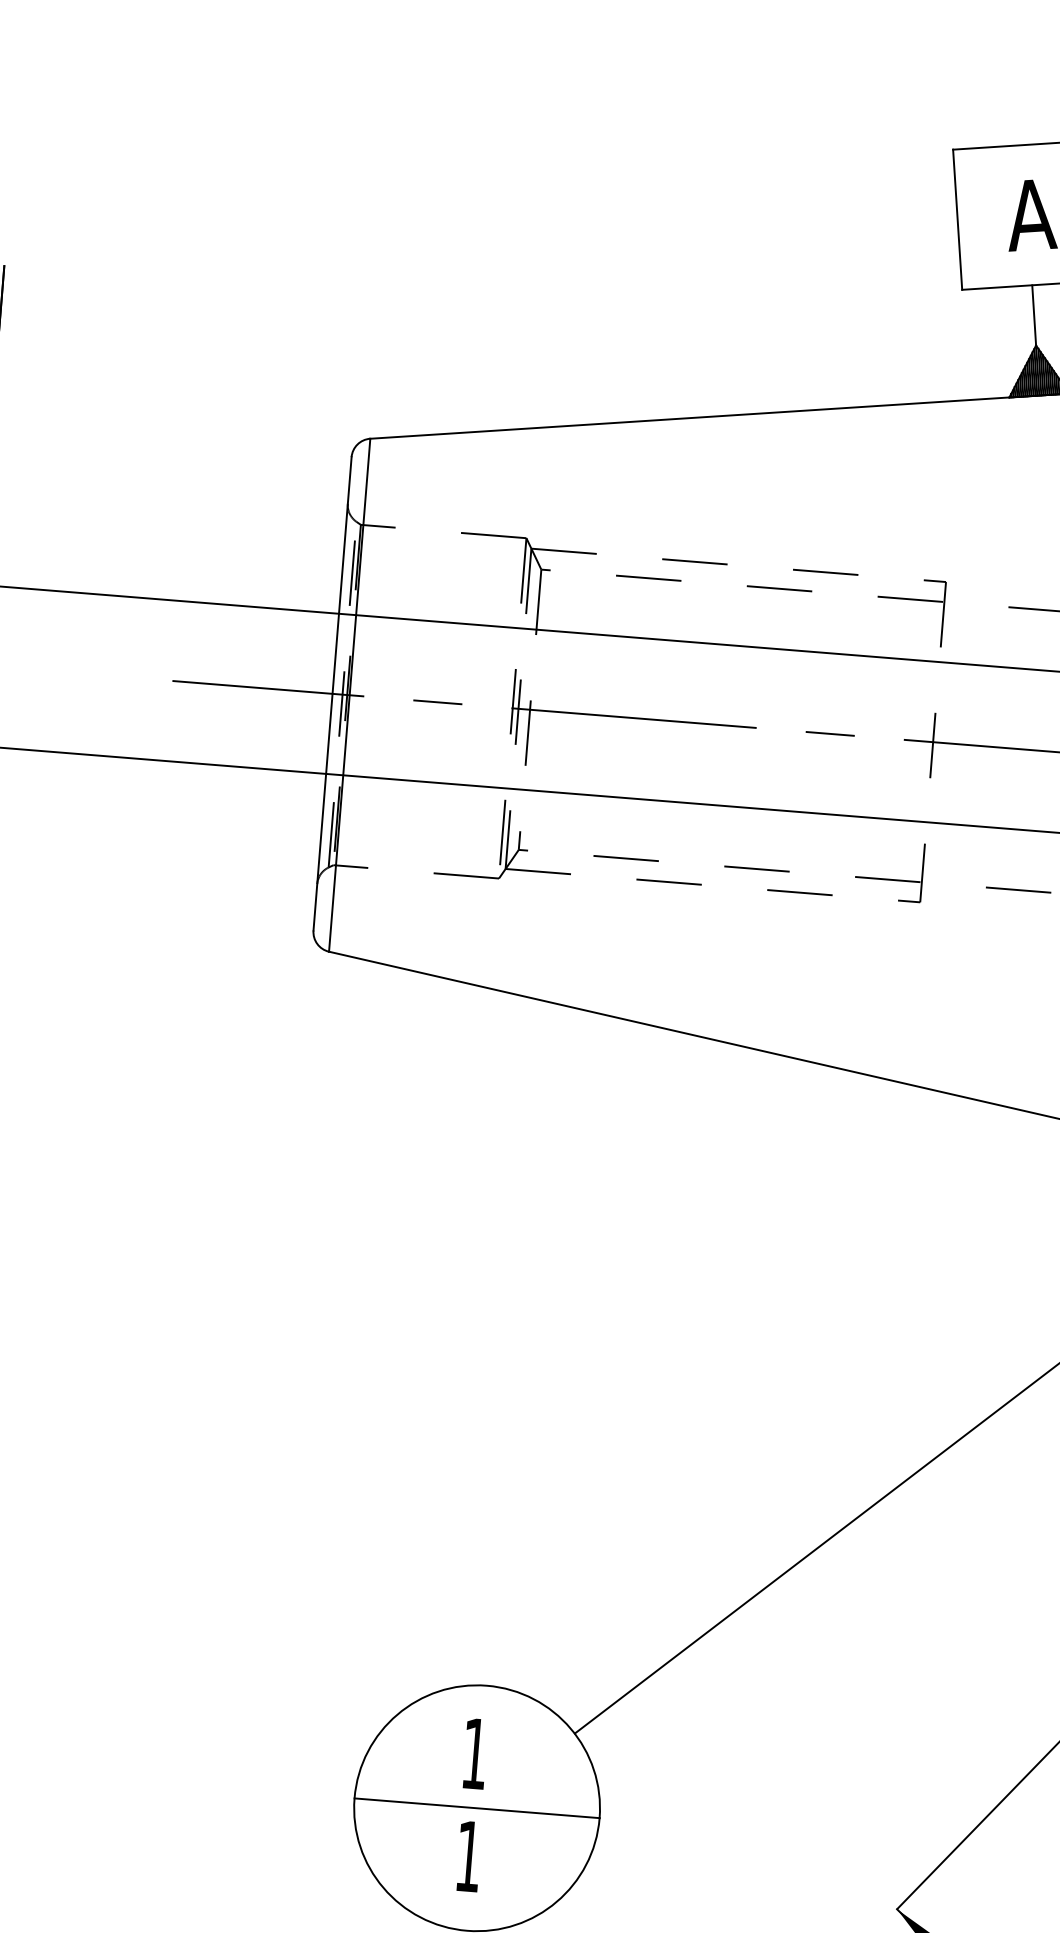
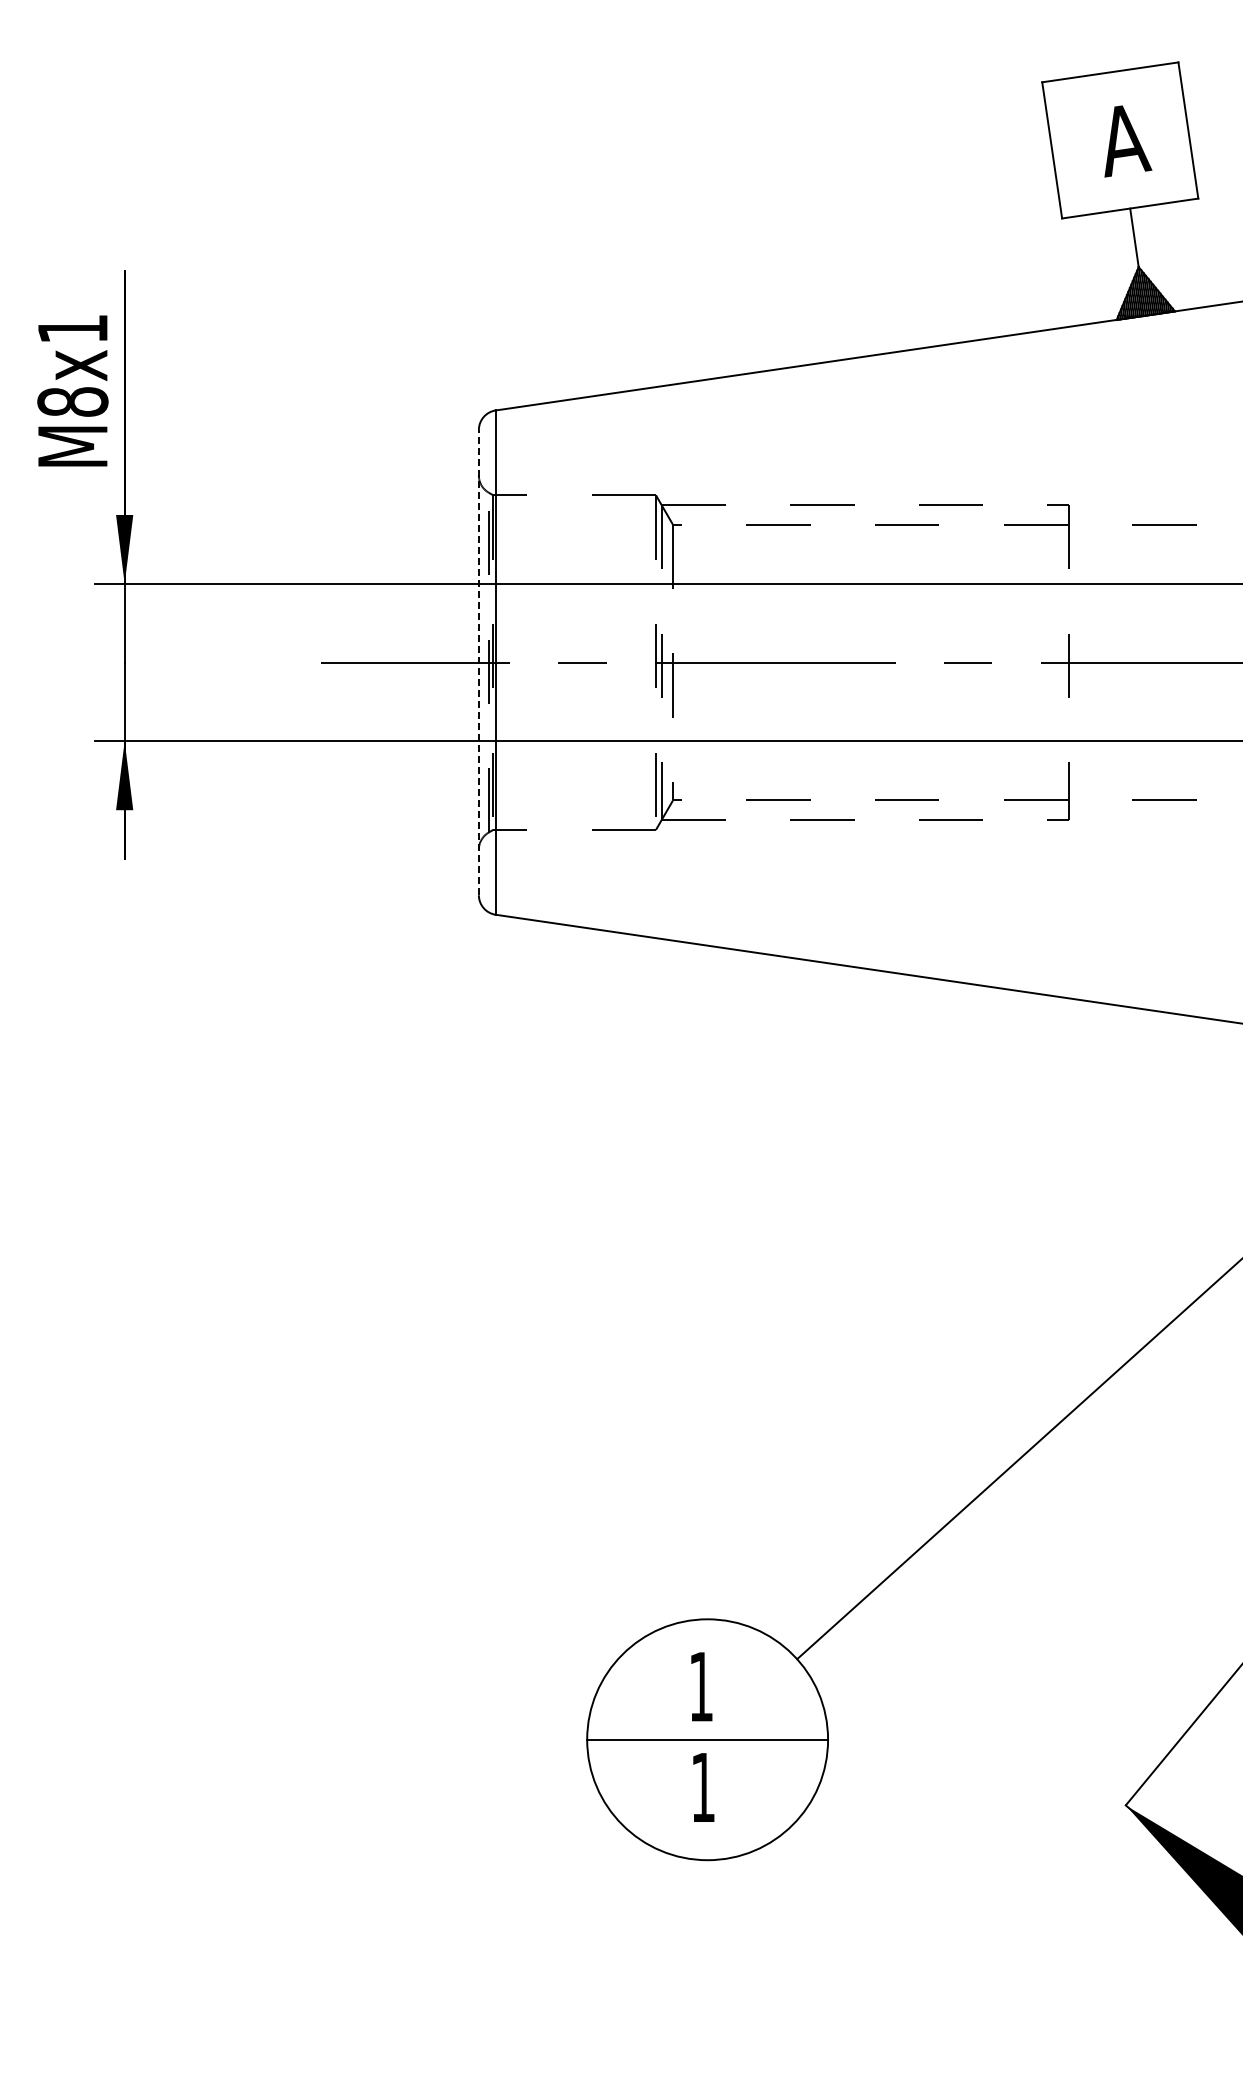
line: (332, 693) -> (478, 662), solid -> dashed

